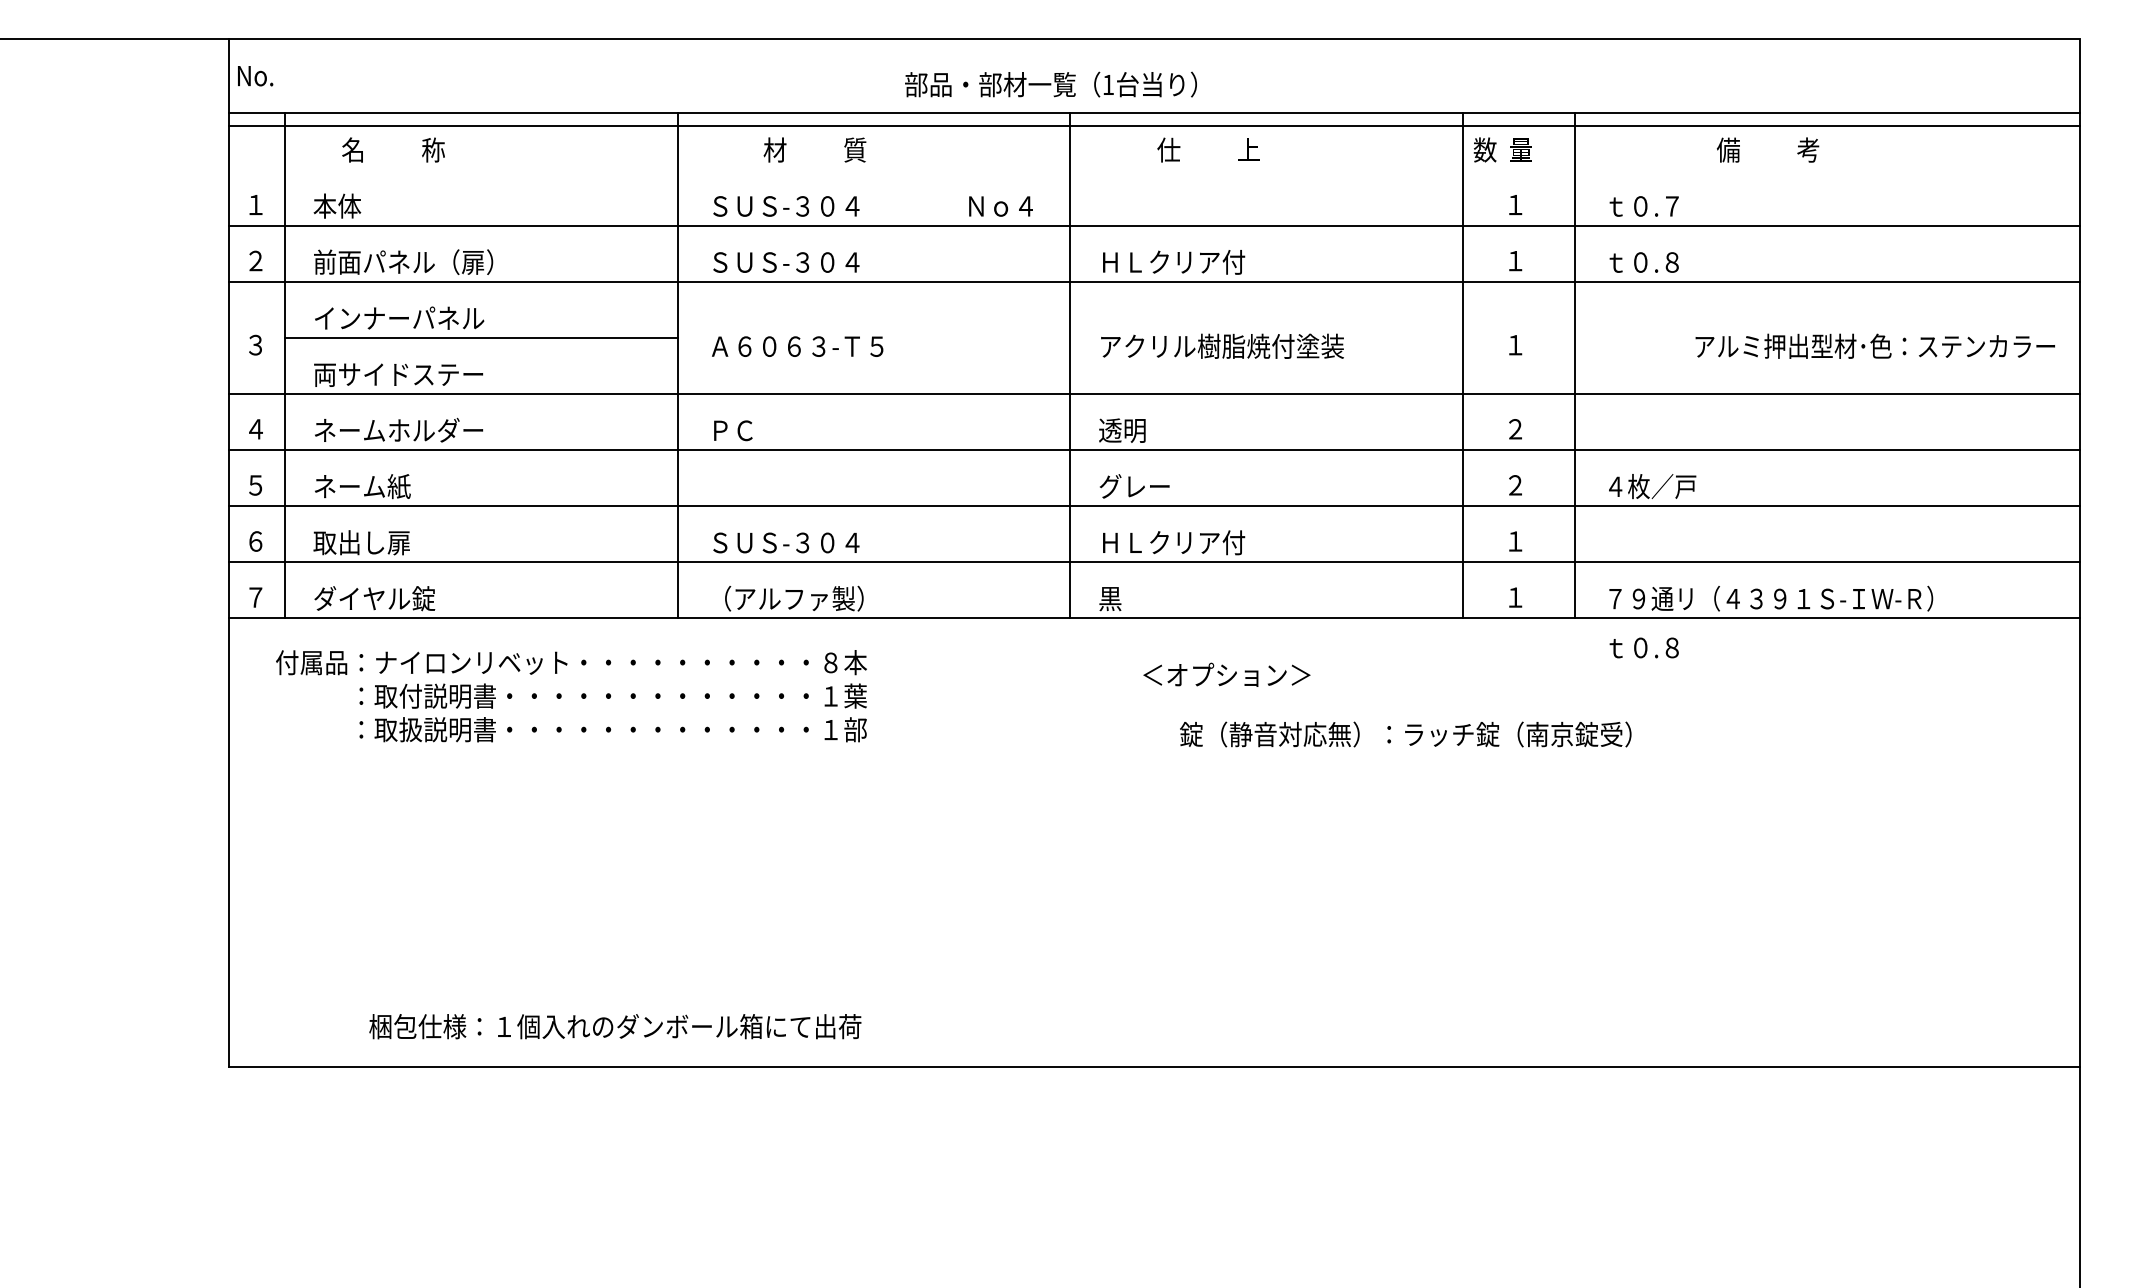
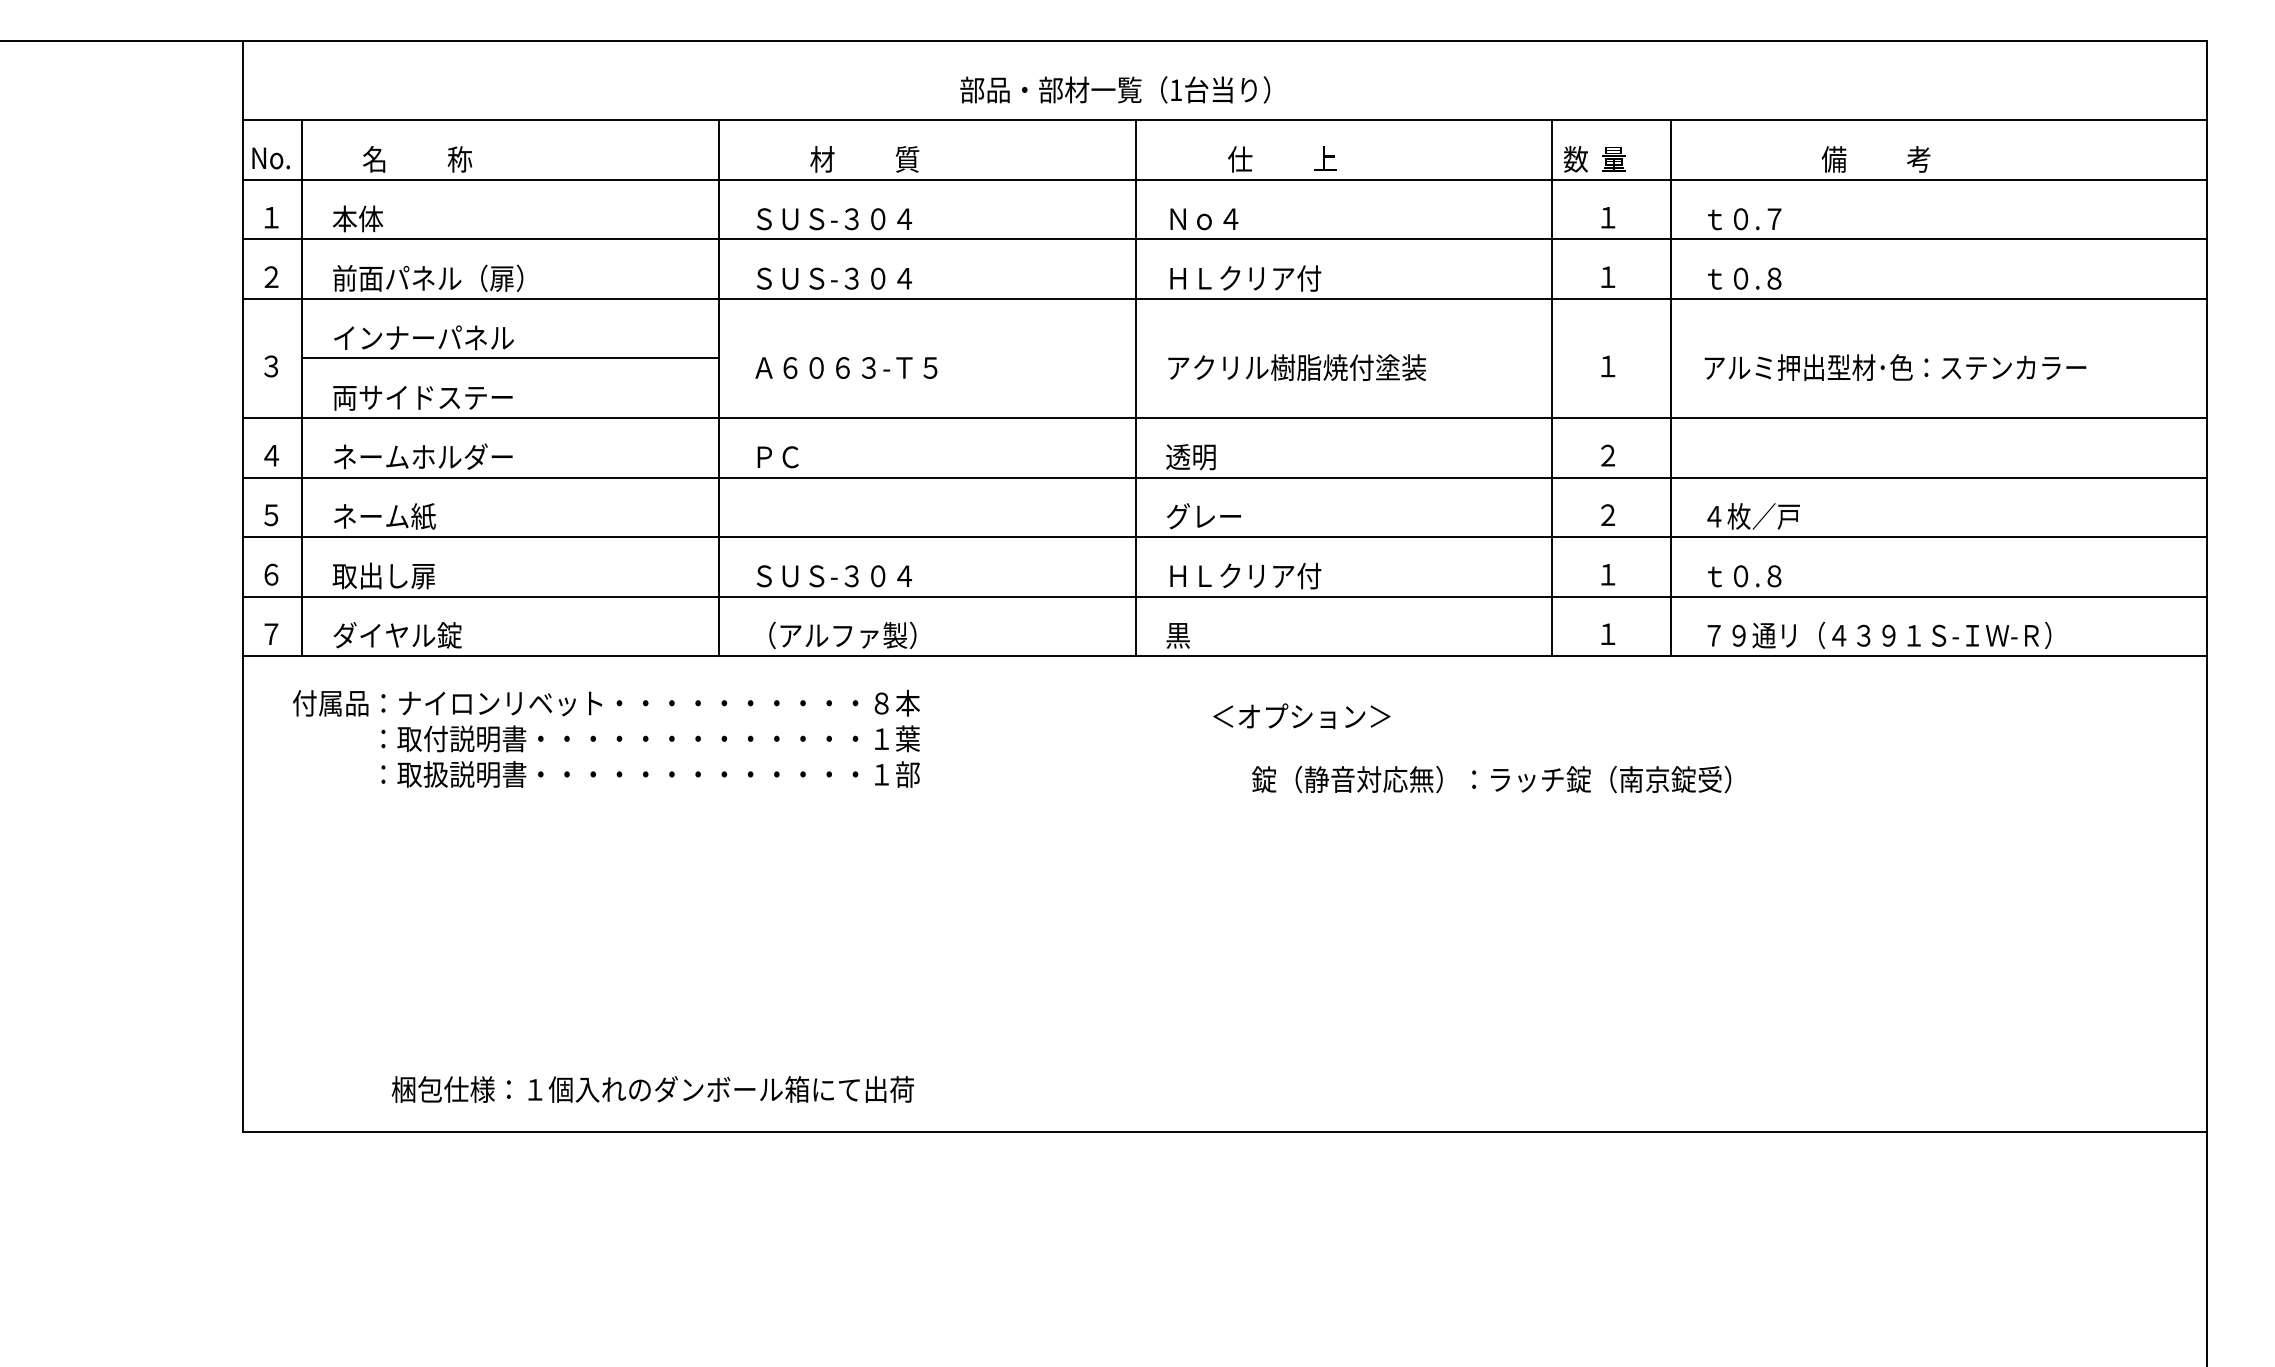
text: (255, 76) -> (271, 158), moved
line: (1153, 126) -> (1223, 180), moved
text: (1000, 206) -> (1203, 219), moved
text: (1874, 345) -> (1894, 366), moved
text: (1643, 647) -> (1743, 575), moved

